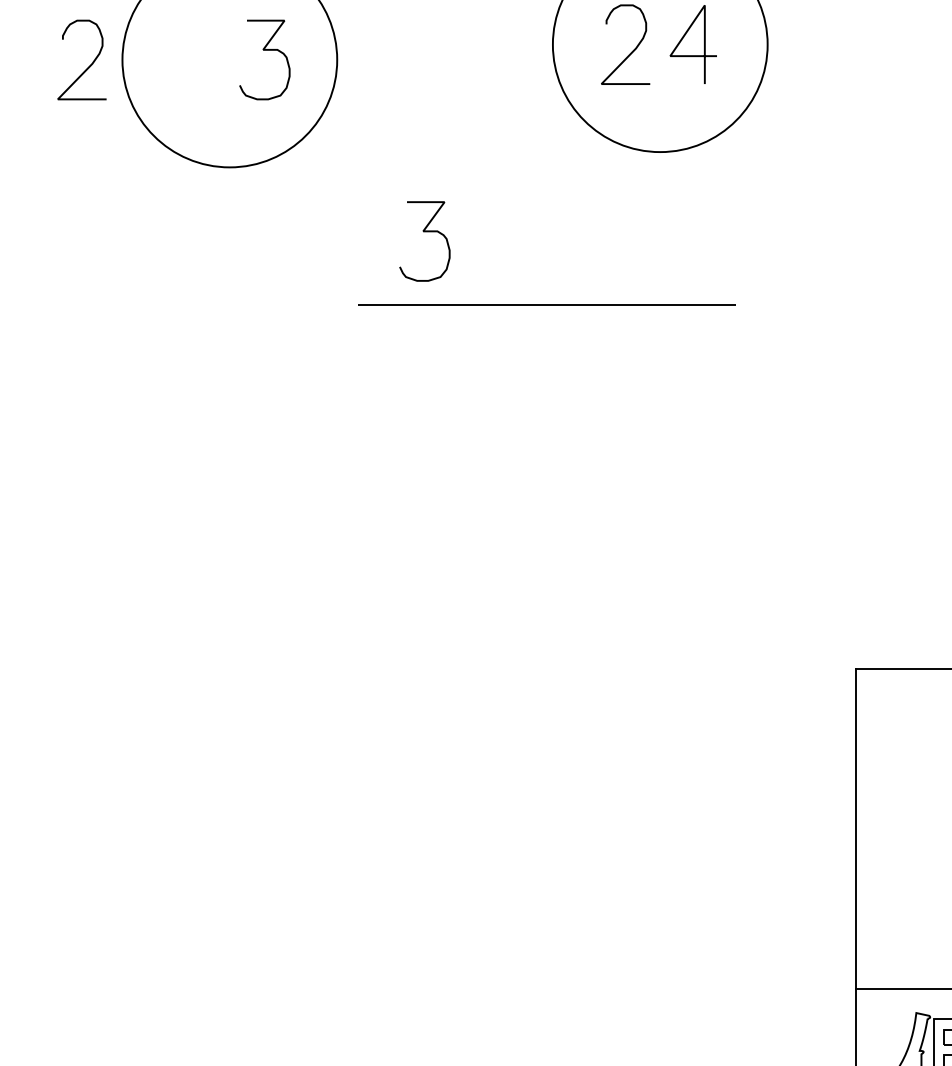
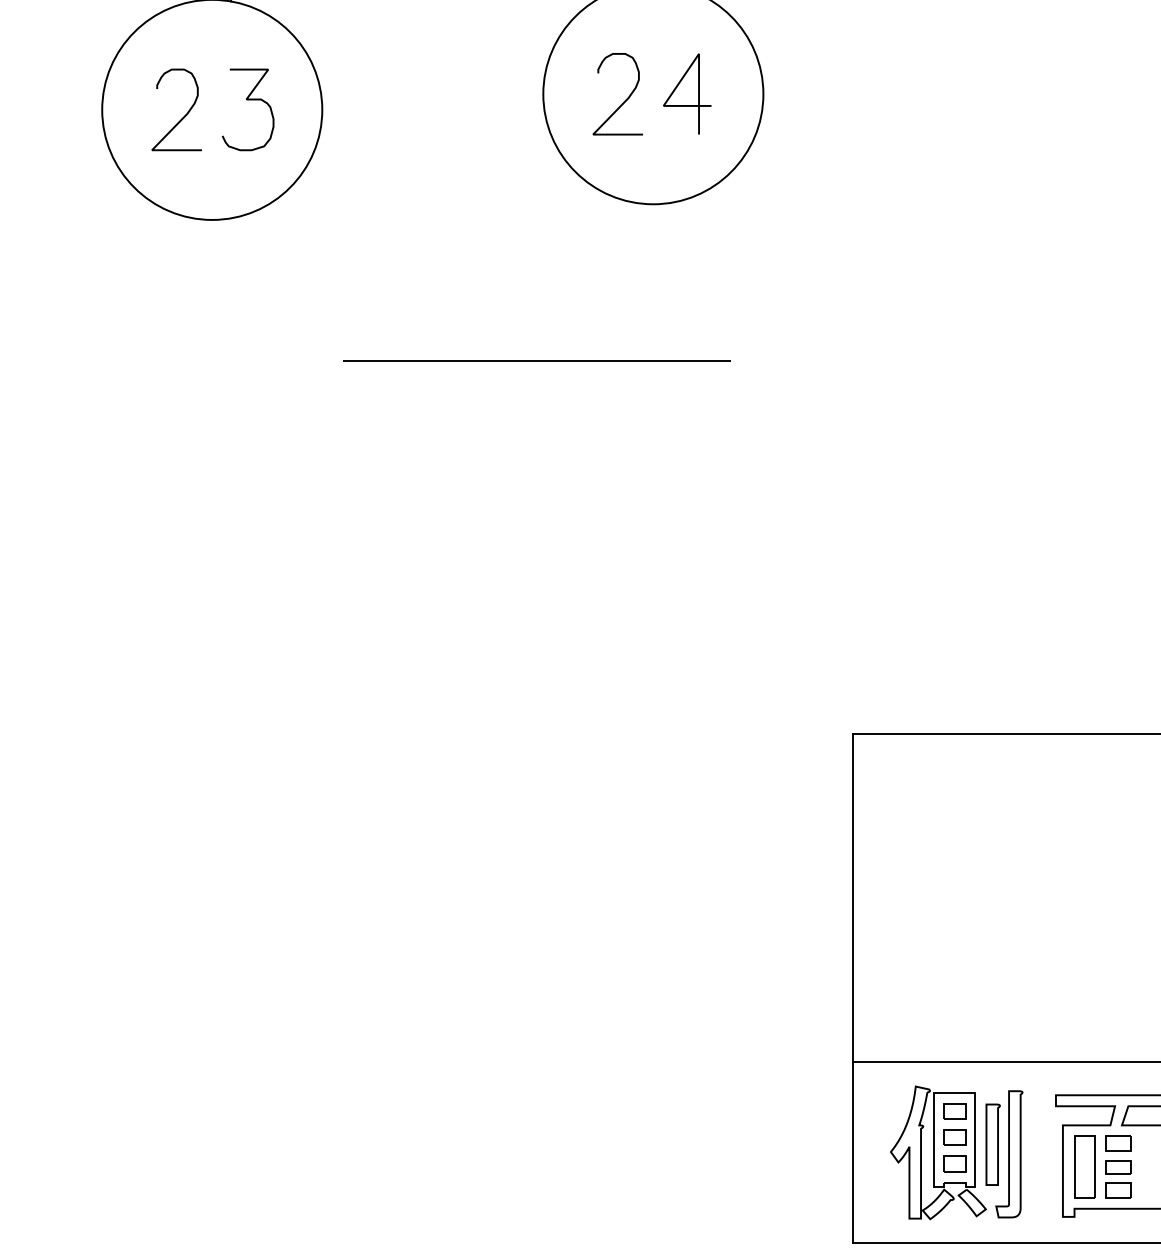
curve: (88, 66) -> (183, 116), moved
curve: (424, 232) -> (411, 286), removed

